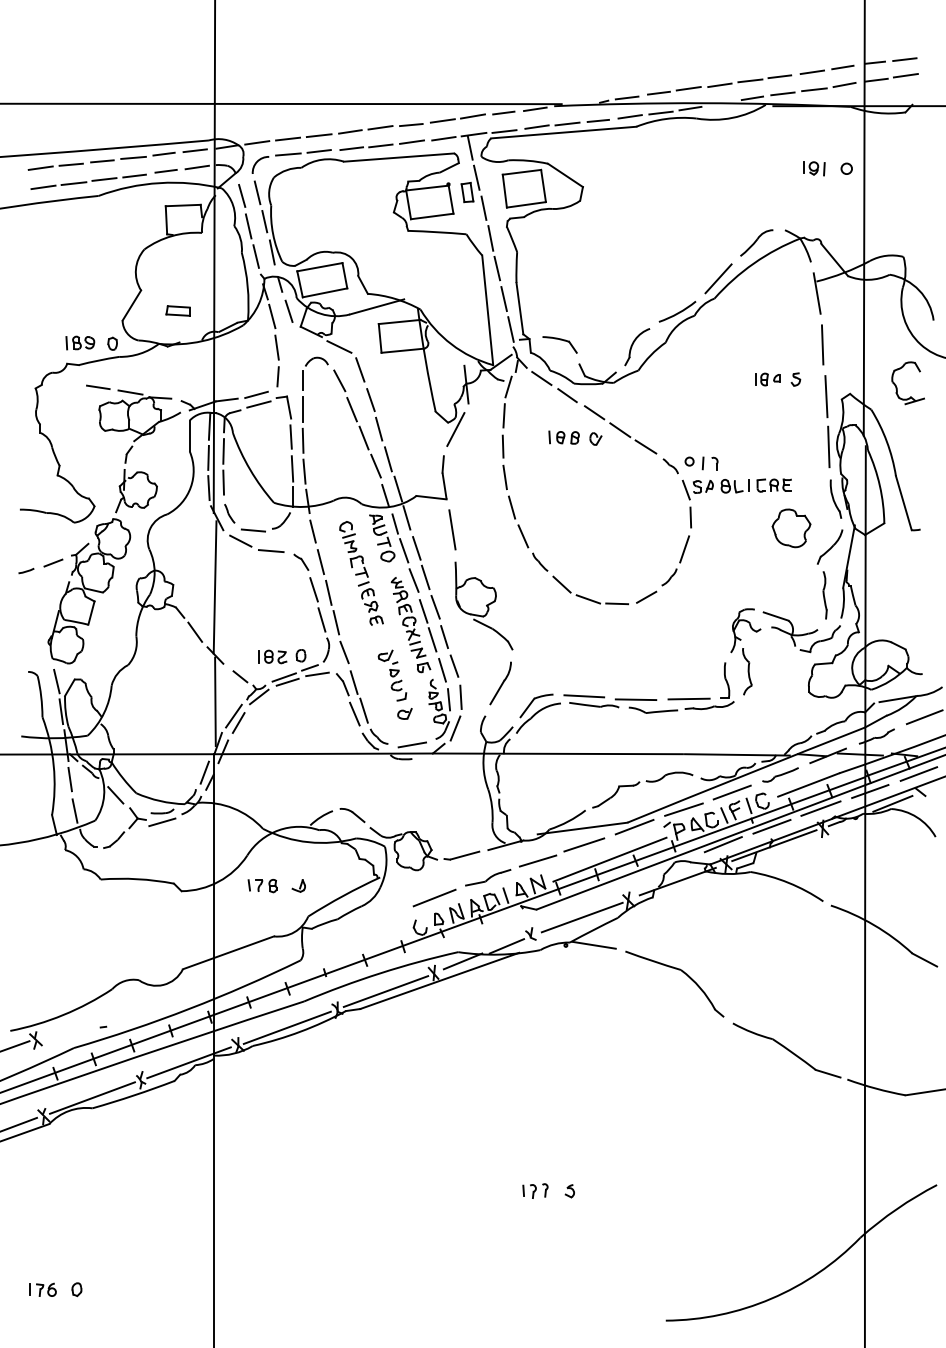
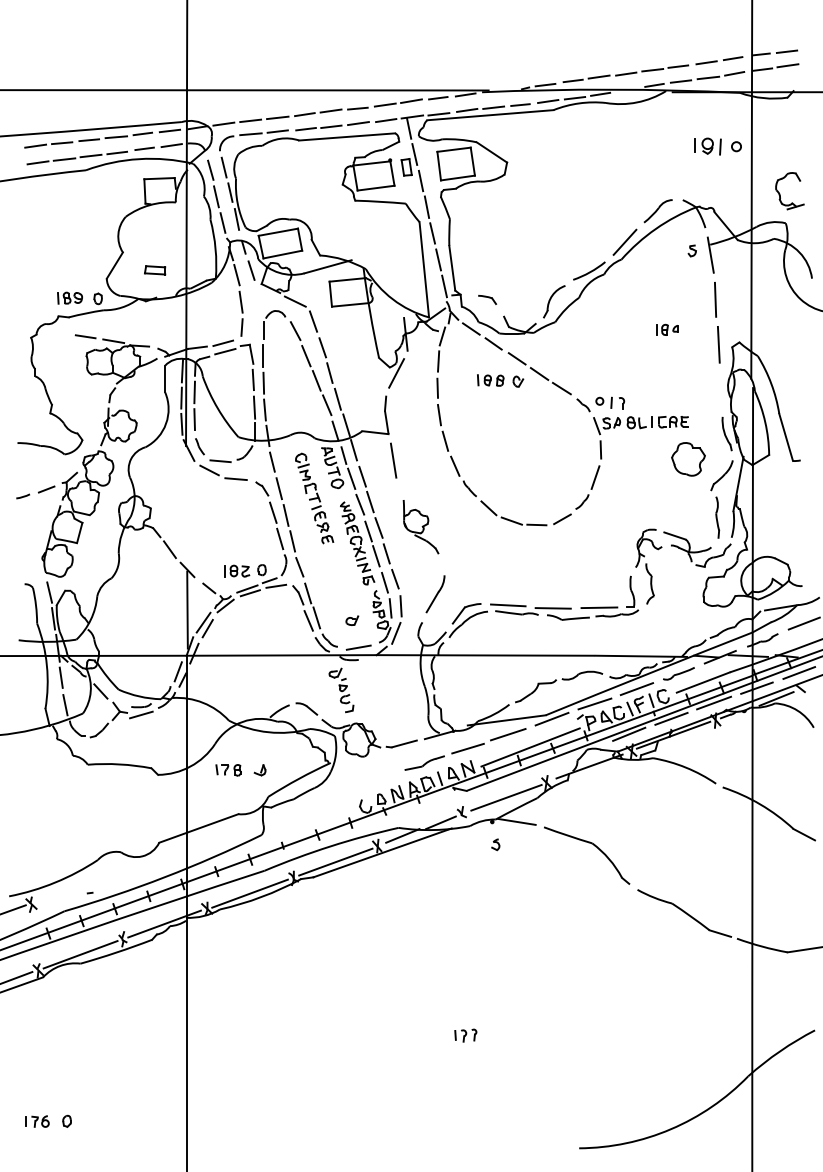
part: (814, 168) -> (708, 146), size x1.4
part: (560, 344) -> (487, 299), size x0.6
part: (795, 379) -> (691, 250), moved
part: (897, 385) -> (780, 193), moved
line: (828, 446) -> (720, 388), removed
line: (215, 587) -> (187, 510), removed
part: (483, 605) -> (420, 526), size x0.7
part: (392, 675) -> (341, 690), moved
line: (433, 897) -> (377, 780), removed
part: (569, 1190) -> (495, 844), moved

